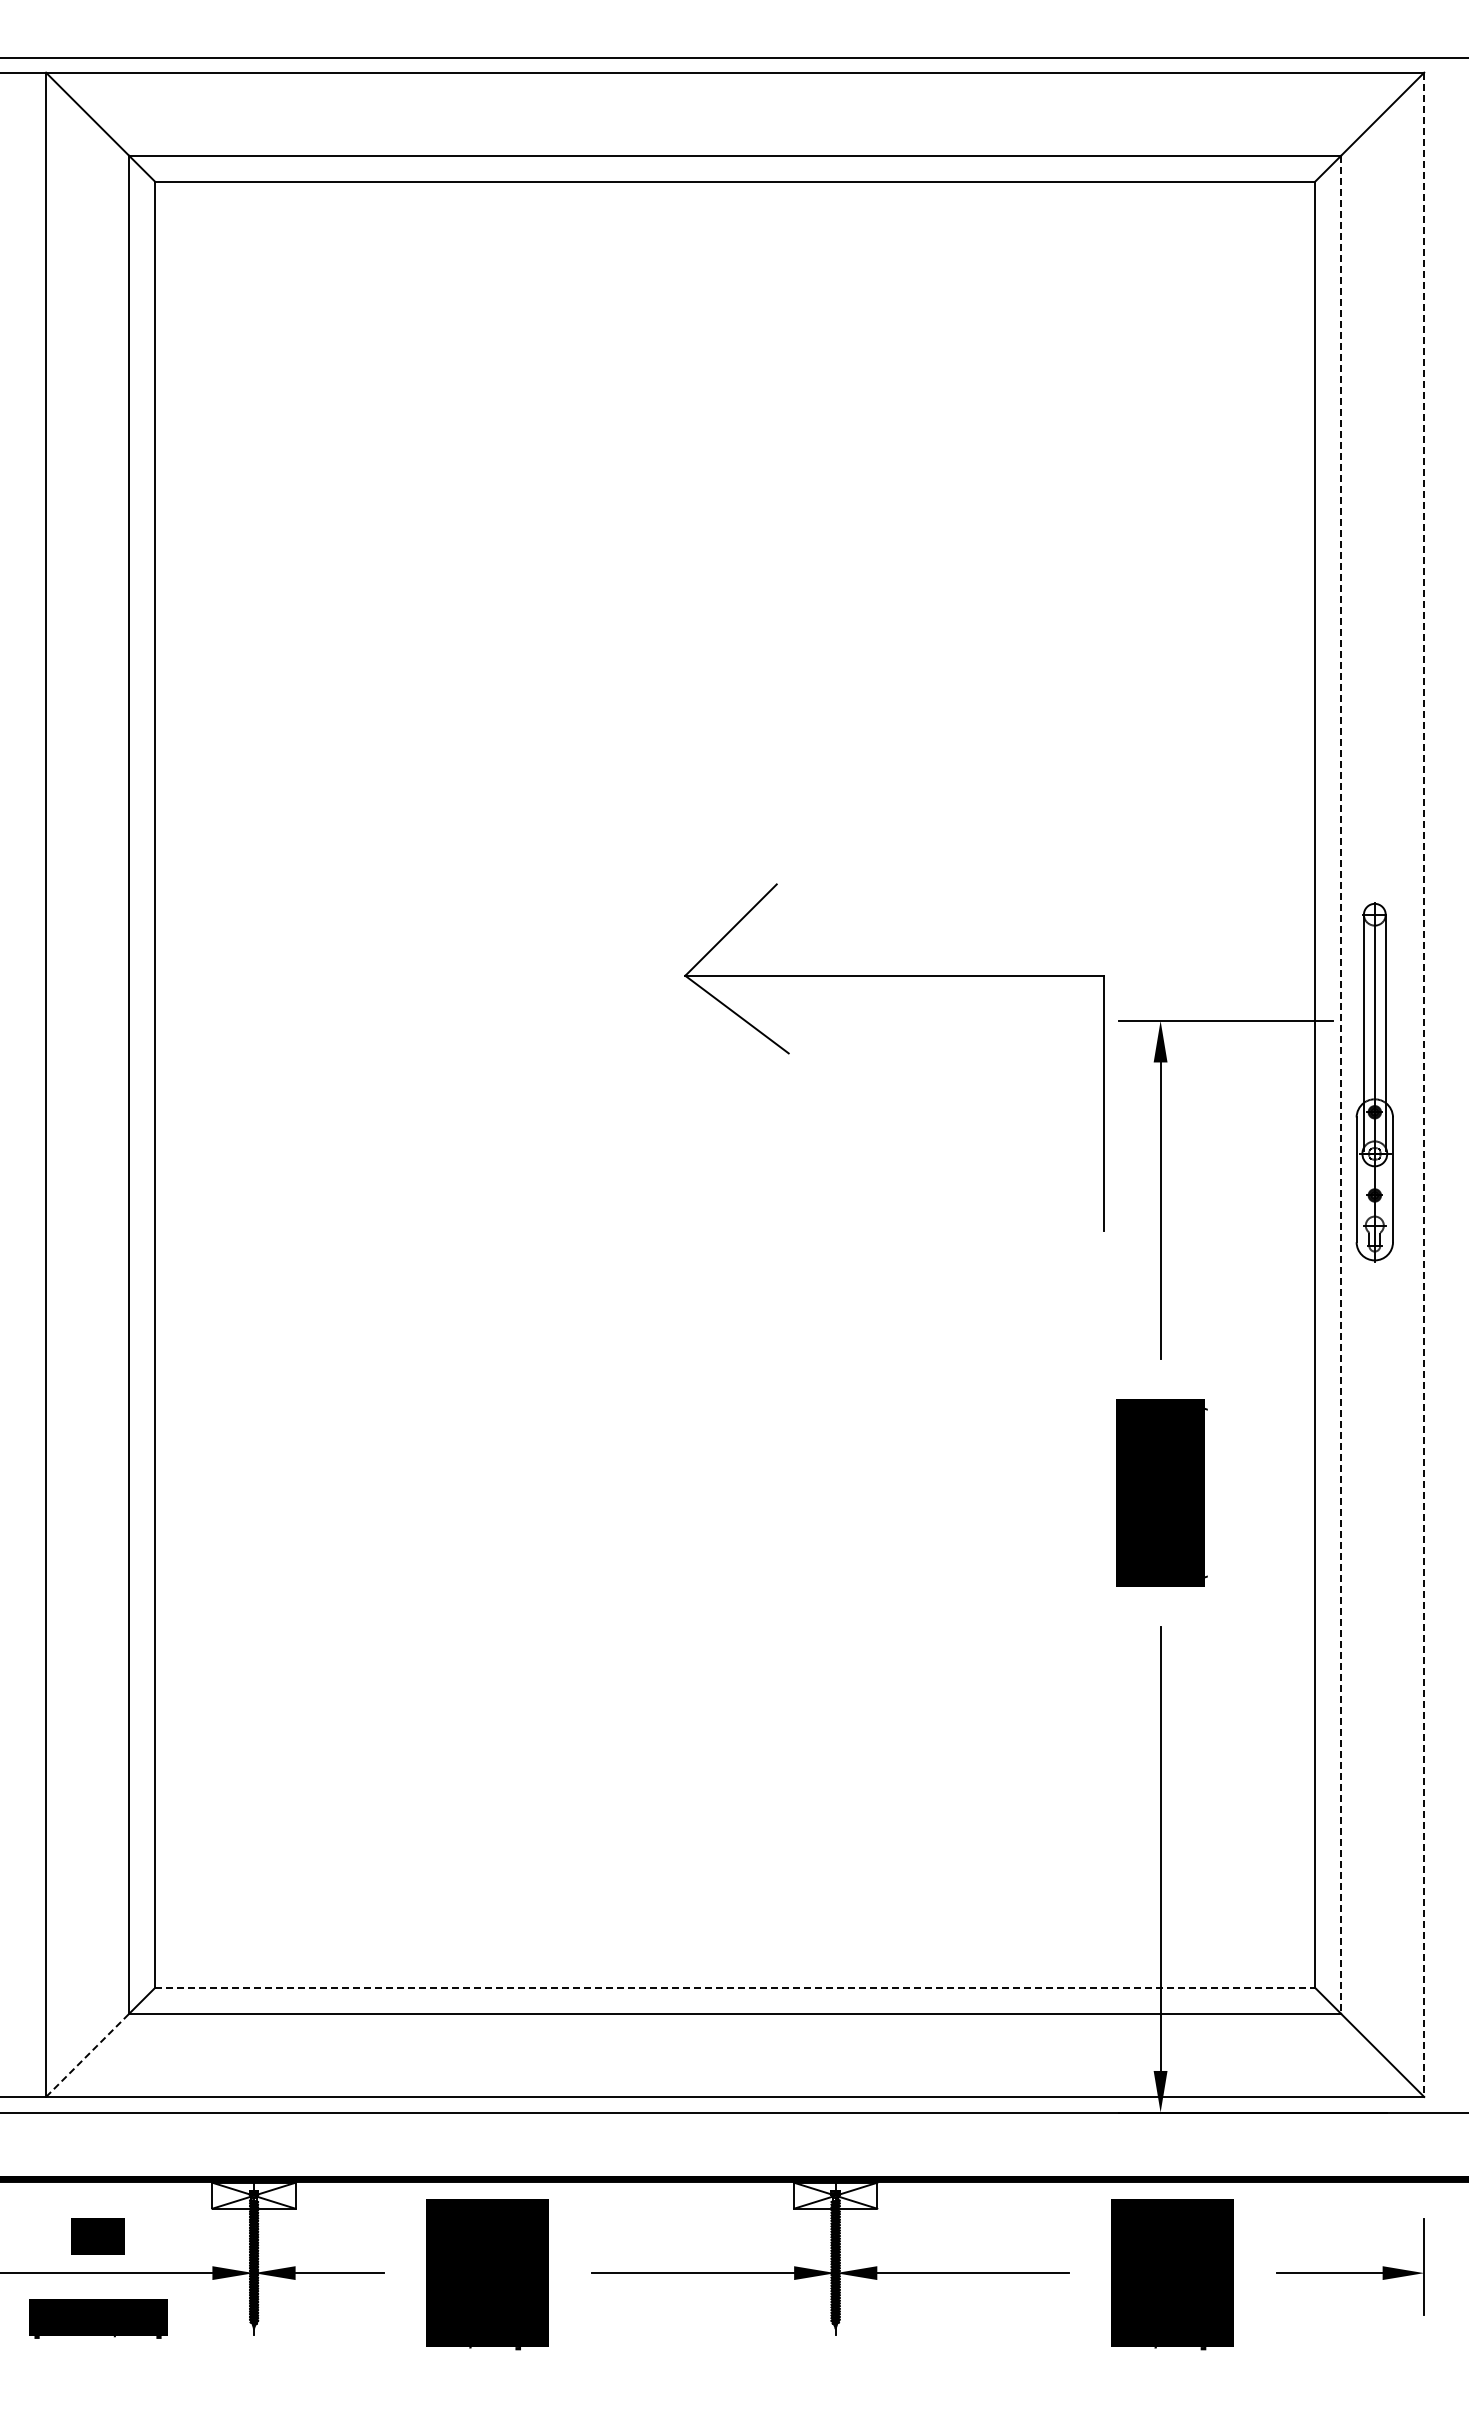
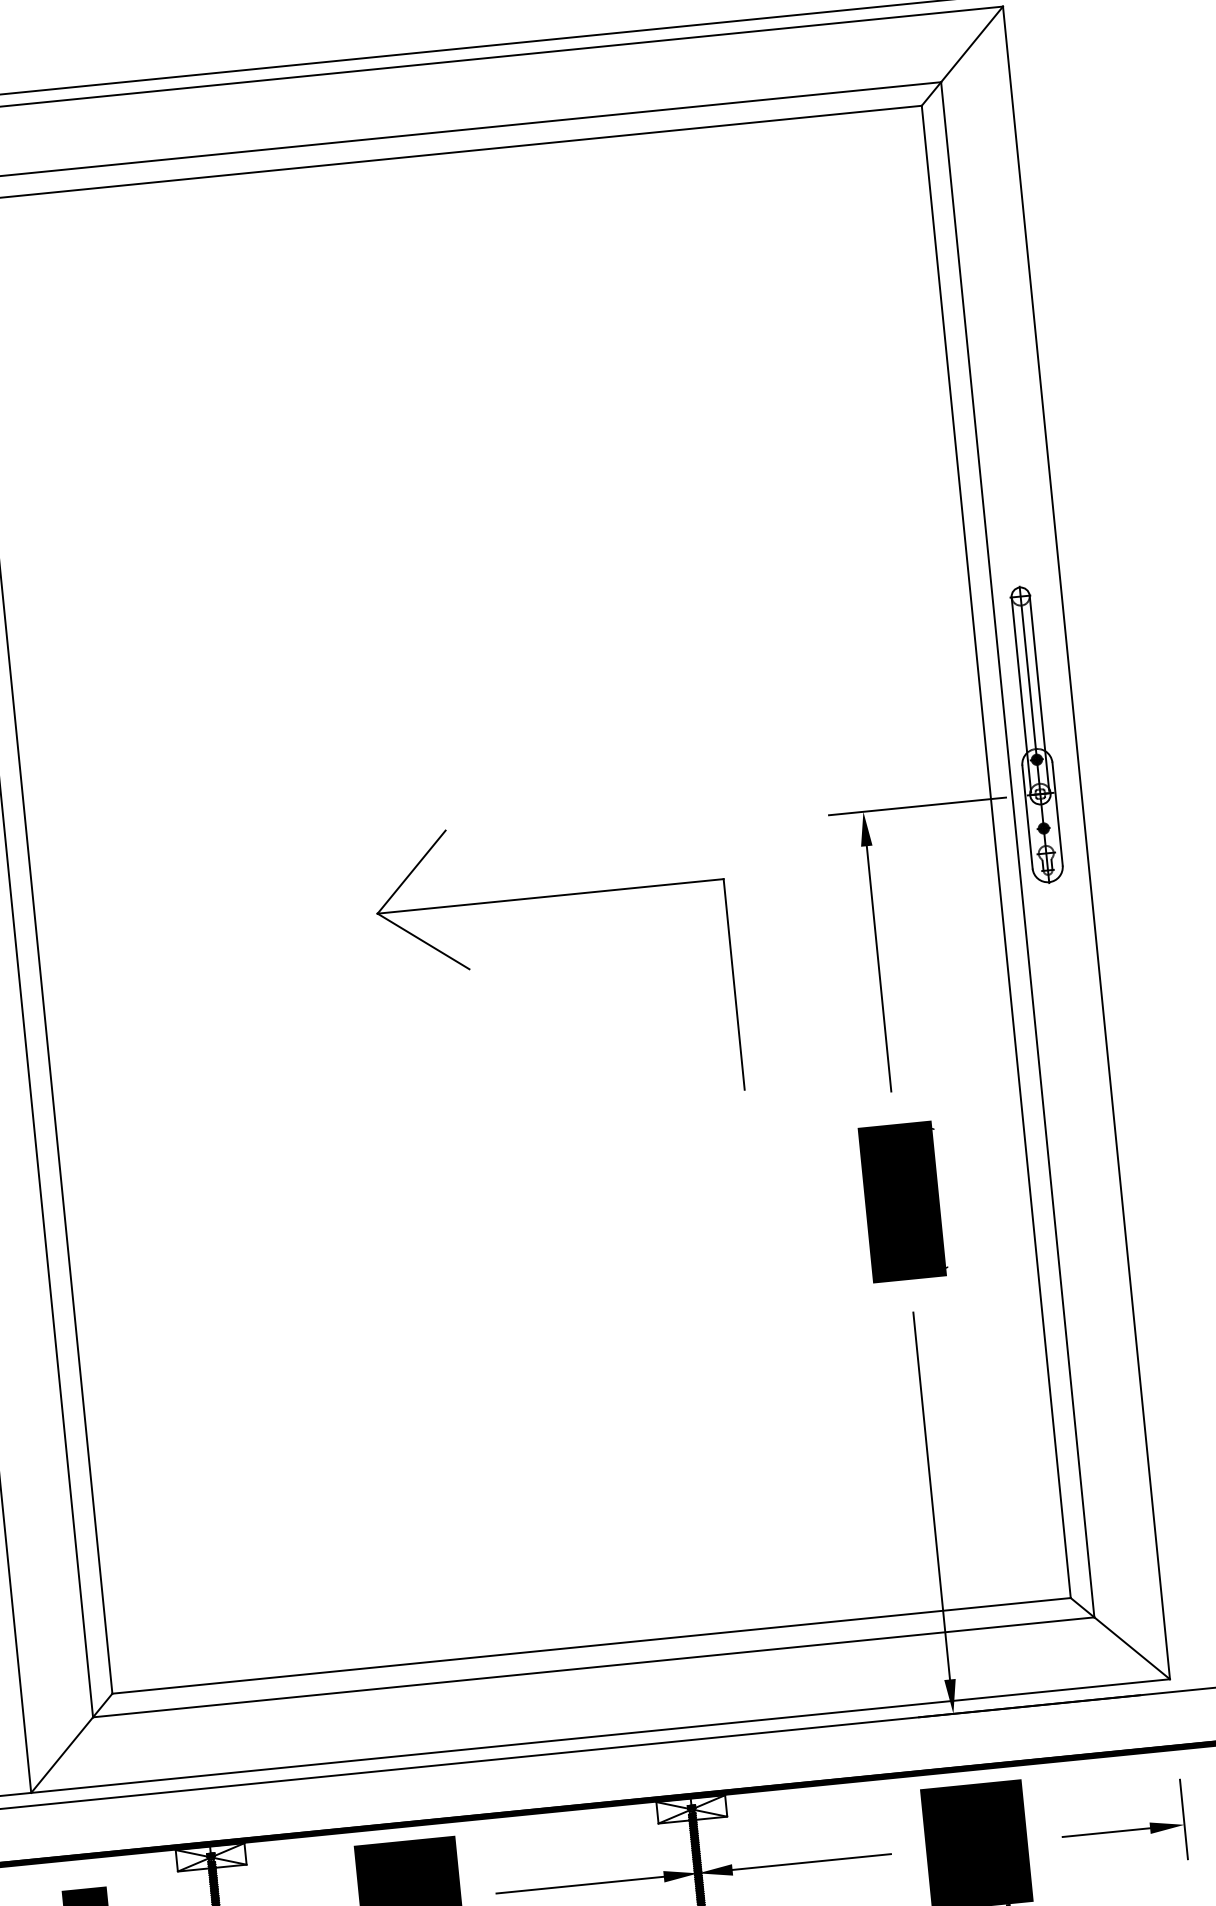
part: (894, 976) -> (550, 896), moved
part: (1374, 1082) -> (1034, 735), moved
line: (1341, 1084) -> (1018, 849), dashed -> solid
line: (1424, 1085) -> (1086, 843), dashed -> solid
line: (735, 1987) -> (591, 1645), dashed -> solid
line: (87, 2055) -> (62, 1755), dashed -> solid

